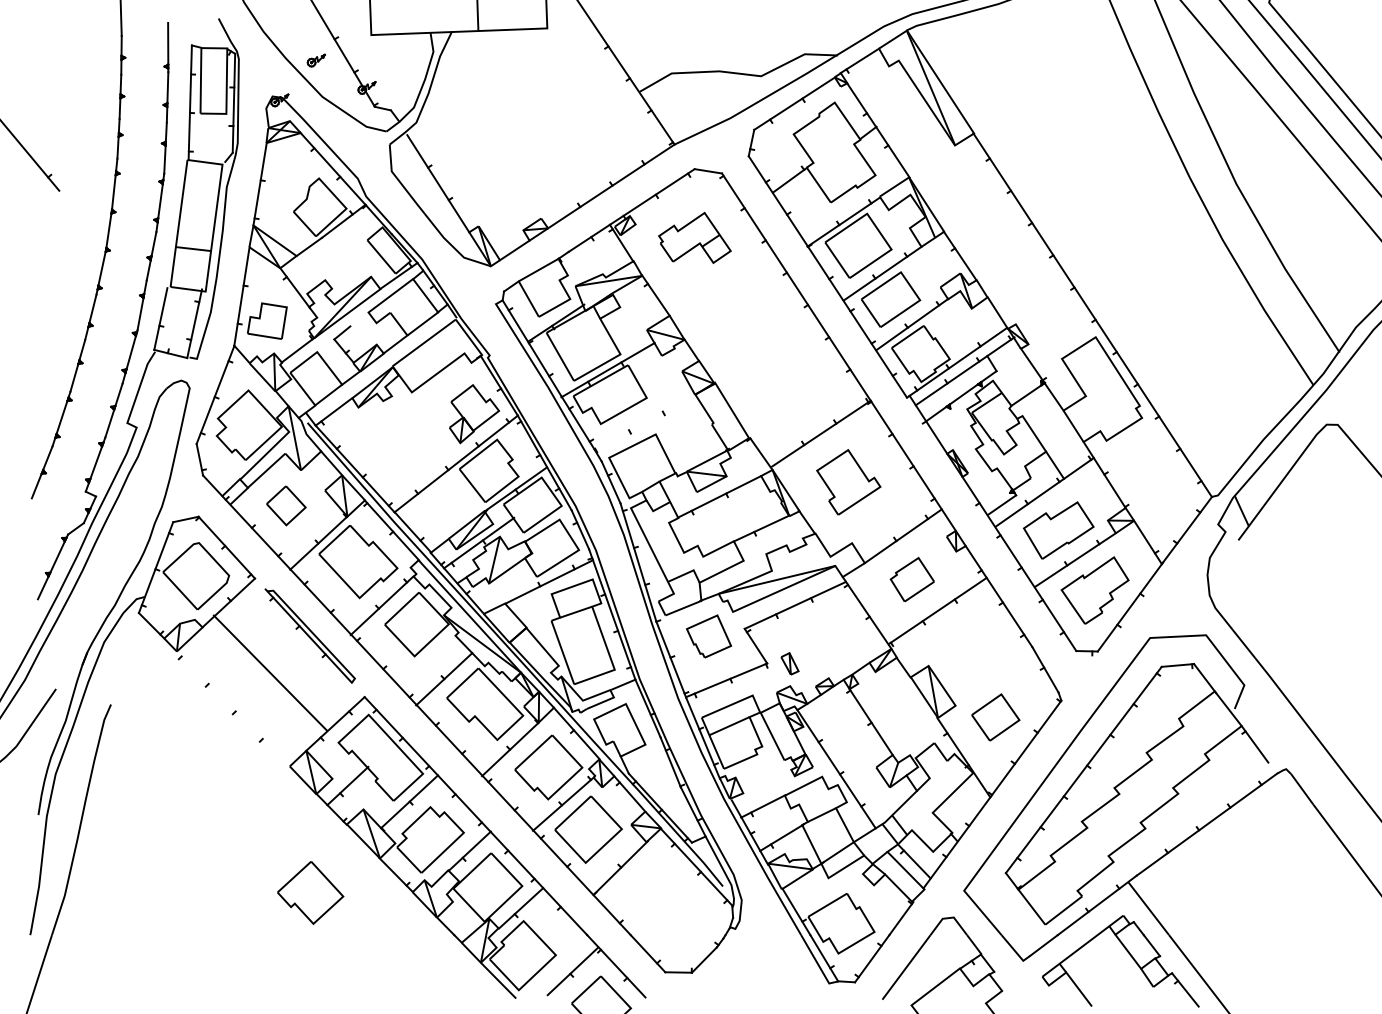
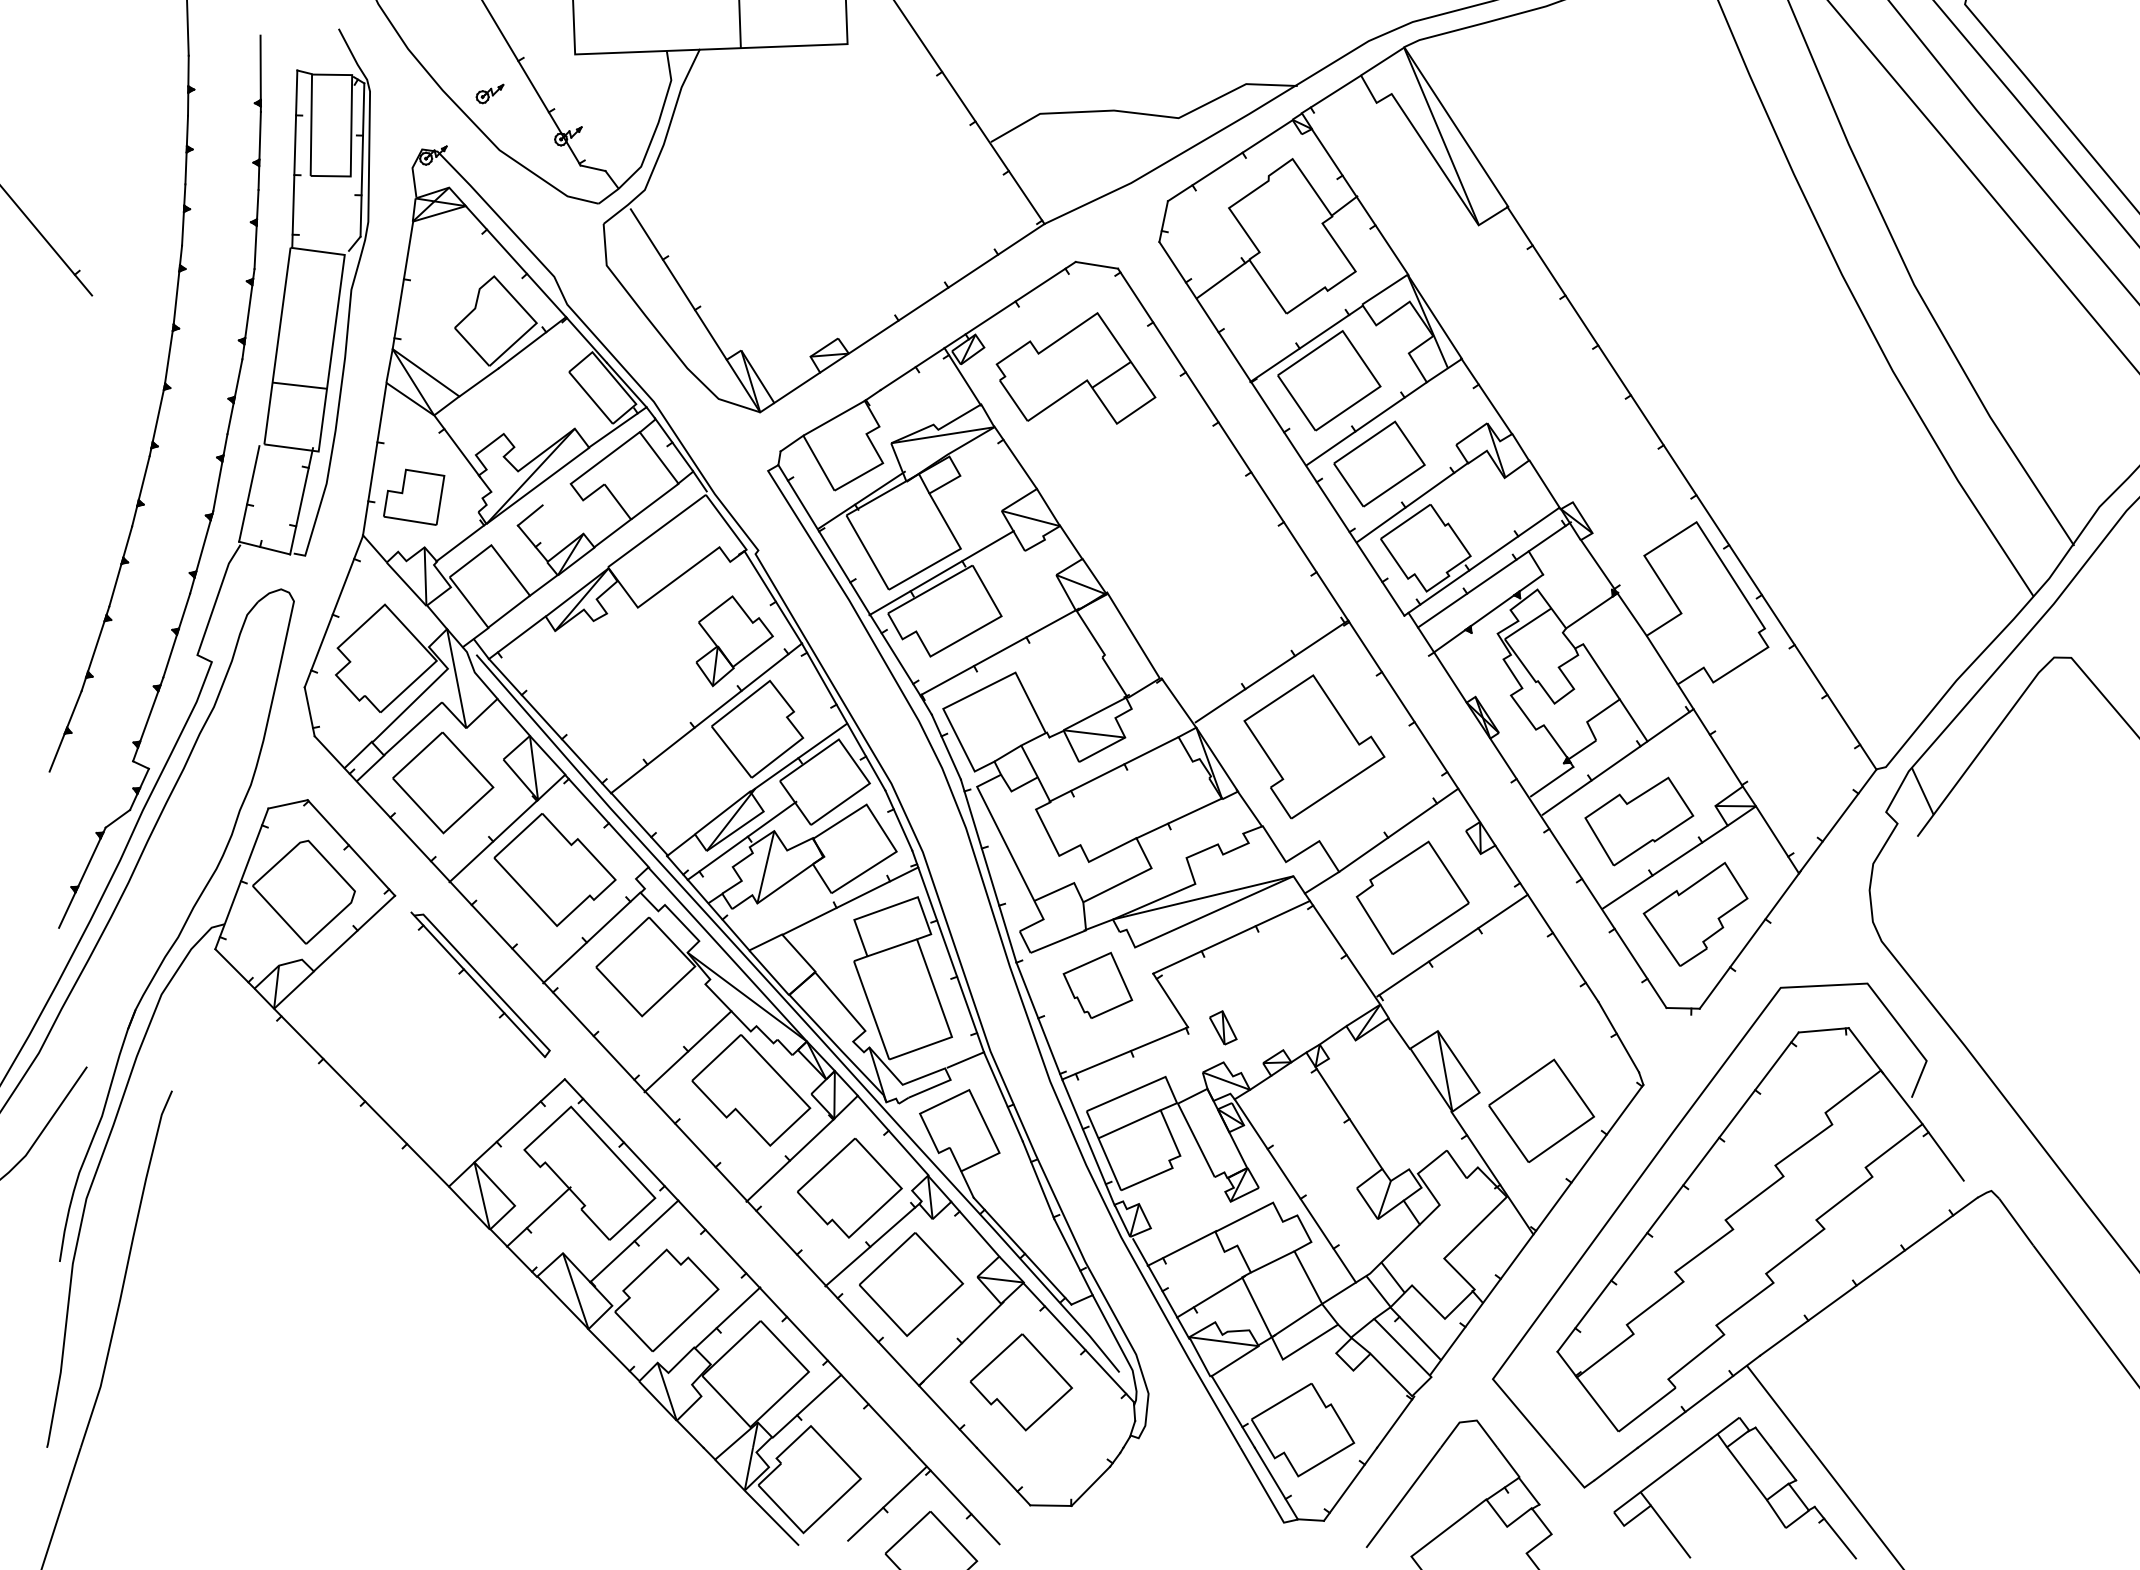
part: (694, 237) -> (1075, 367), size x1.43
line: (645, 421) -> (999, 652), added
part: (848, 482) -> (1313, 747), size x1.43
part: (286, 505) -> (443, 782), size x1.67
part: (912, 579) -> (1412, 897), size x1.67
line: (269, 672) -> (360, 1096), moved
part: (995, 717) -> (1541, 1110), size x1.43
part: (310, 892) -> (1021, 1381), moved

